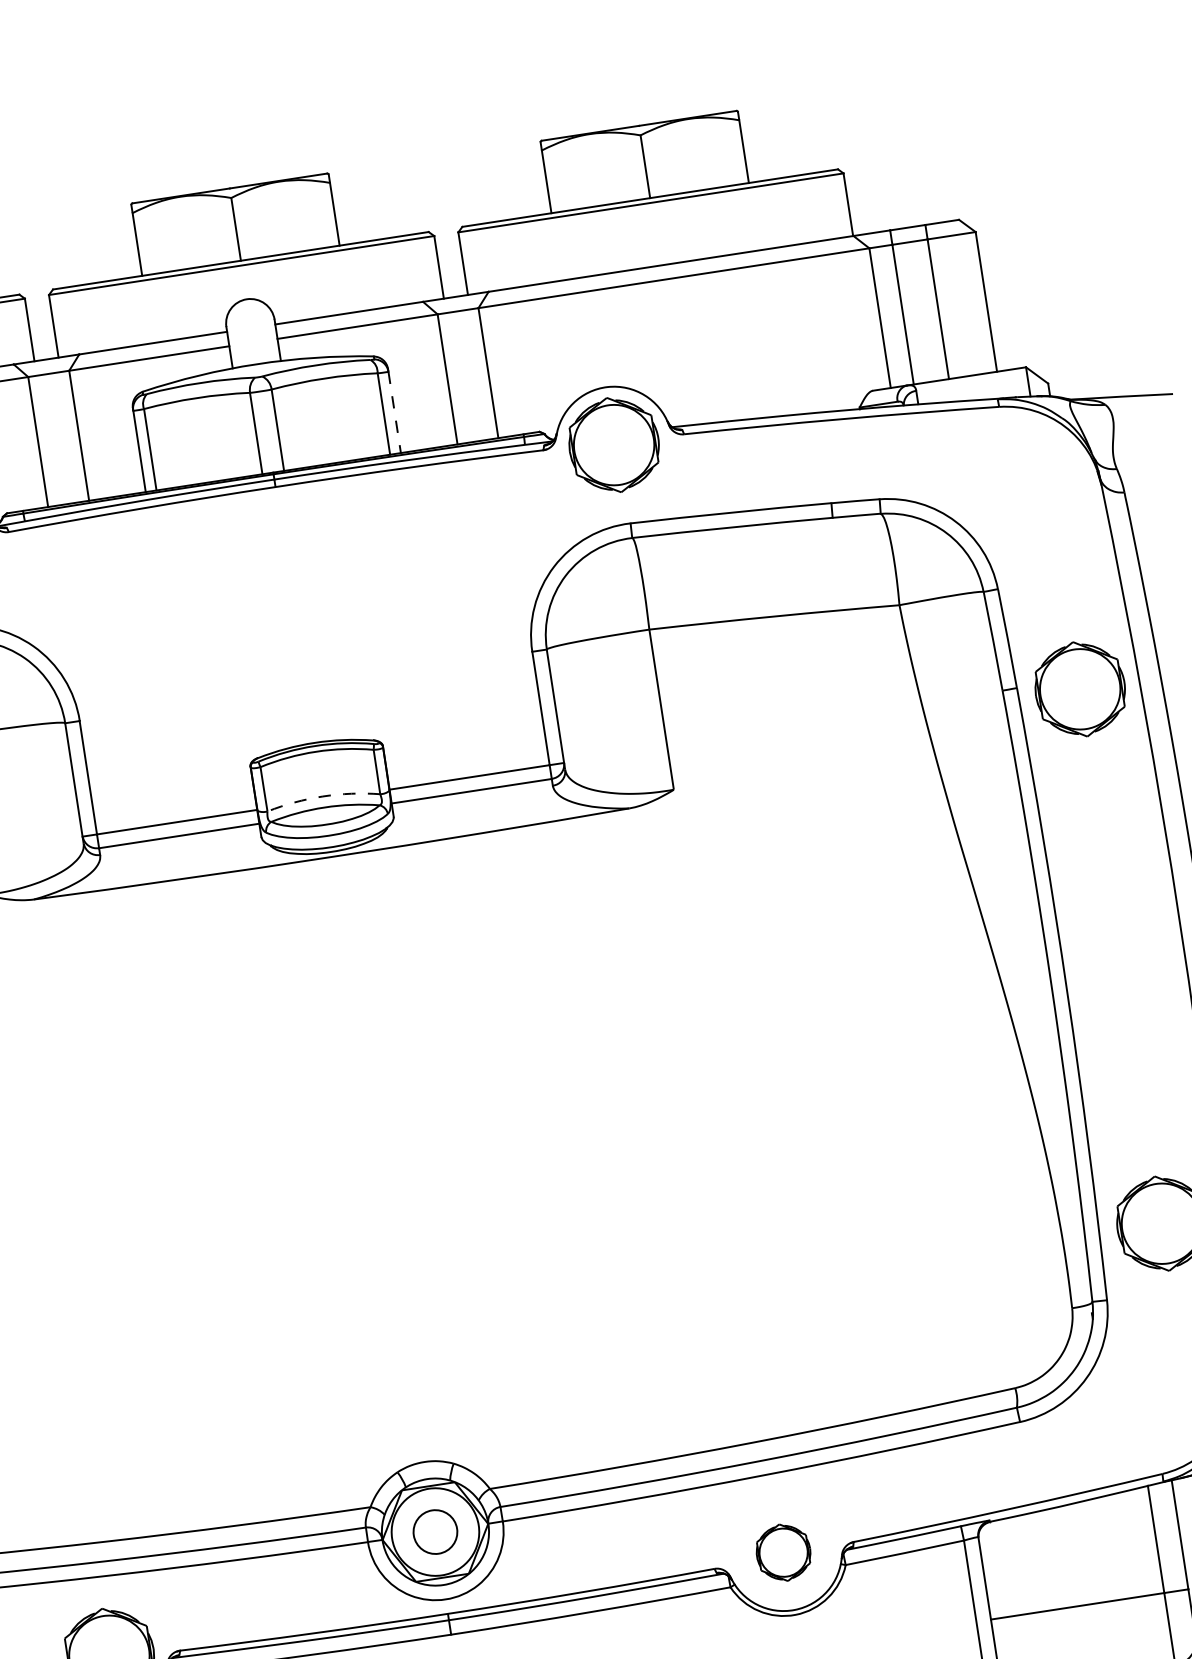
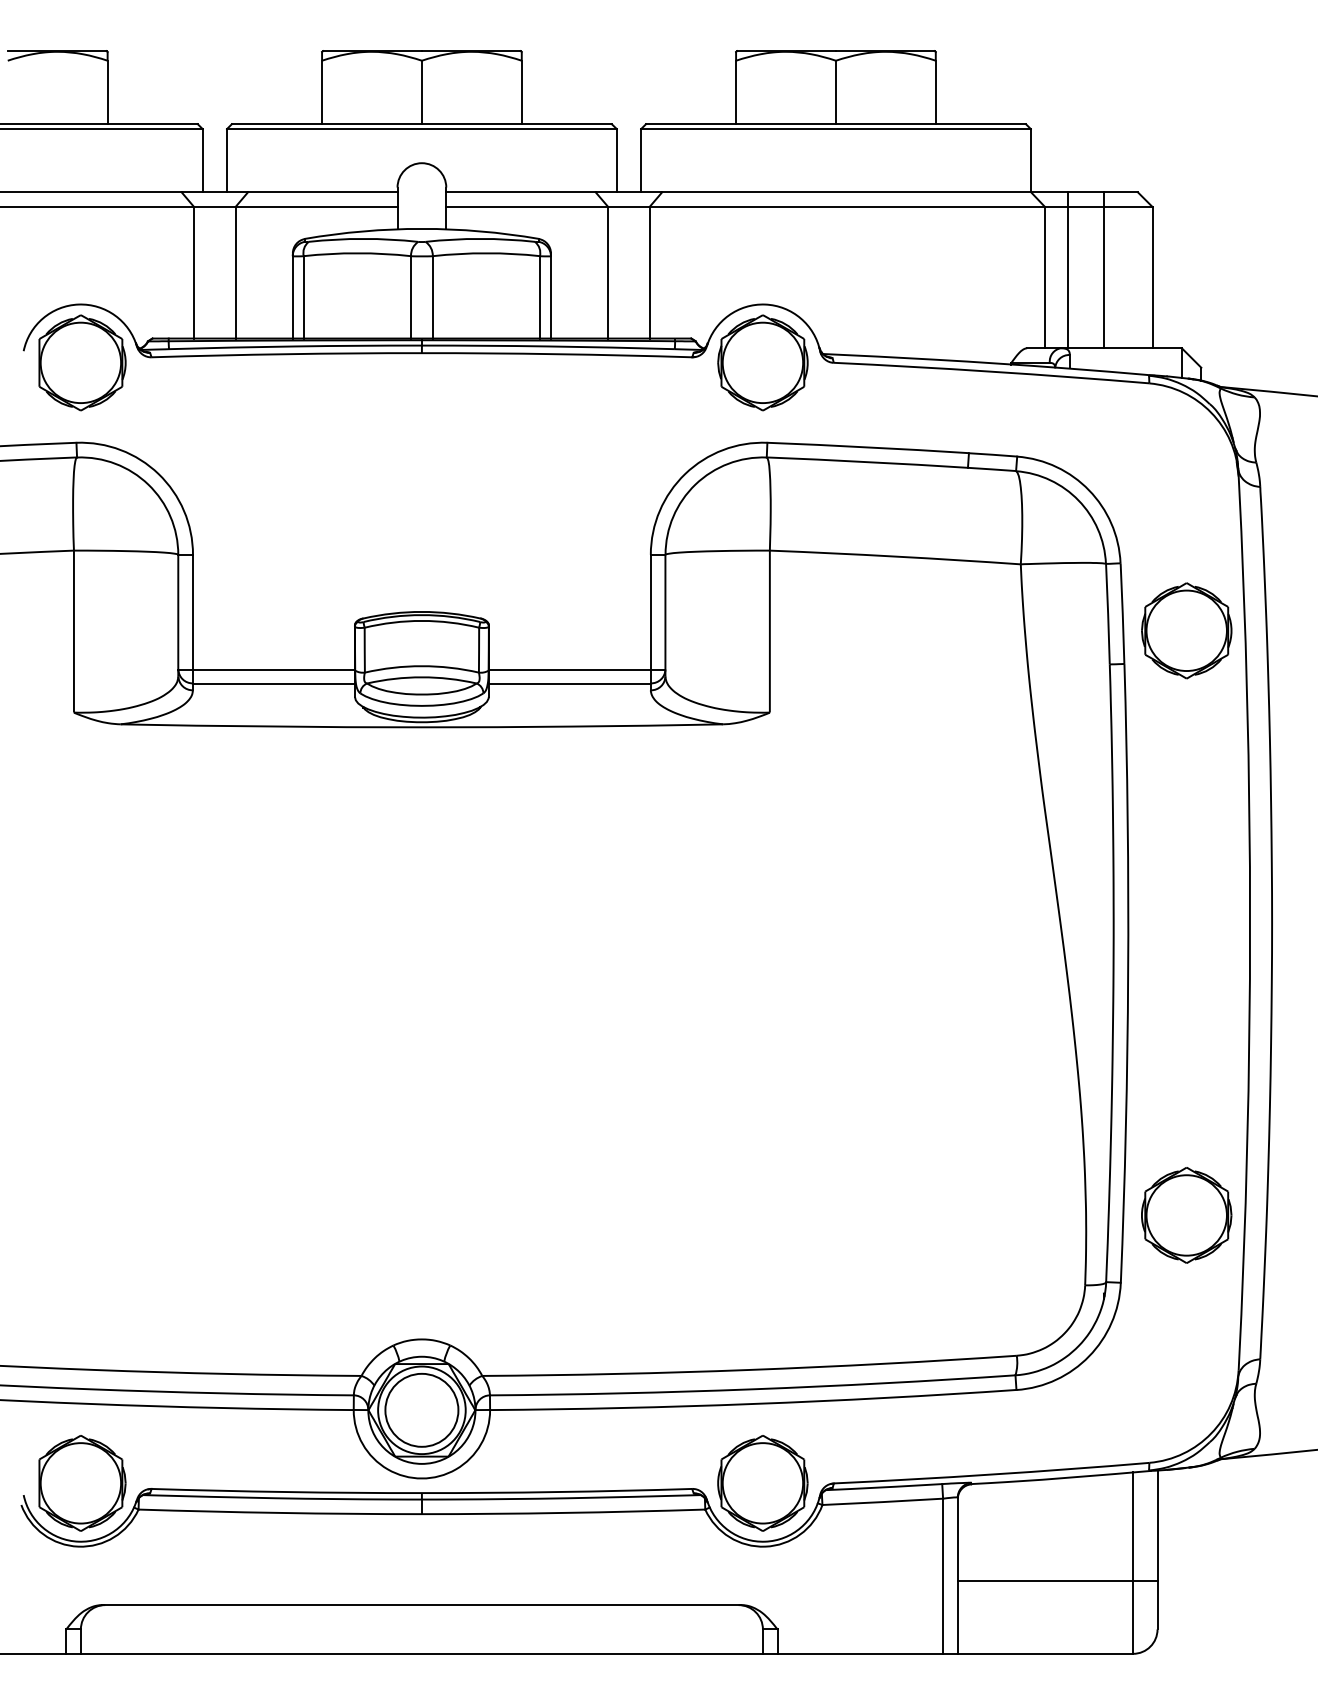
line: (394, 412) -> (550, 297), dashed -> solid
part: (1079, 689) -> (1186, 630), moved
arc: (322, 796) -> (421, 666), dashed -> solid
circle: (434, 1531) -> (421, 1409), size x1.67
part: (783, 1552) -> (762, 1483), size x1.67

